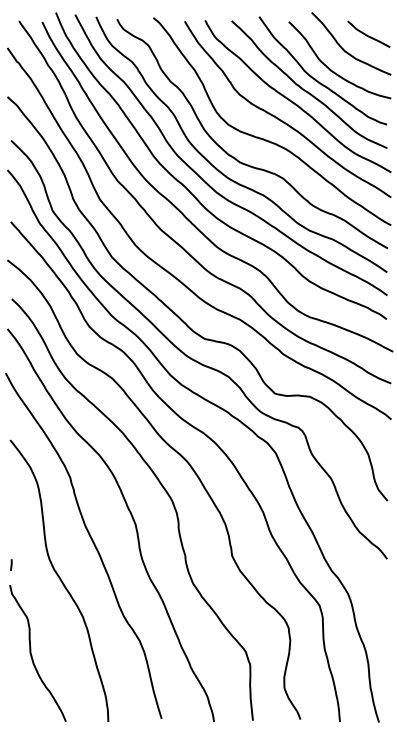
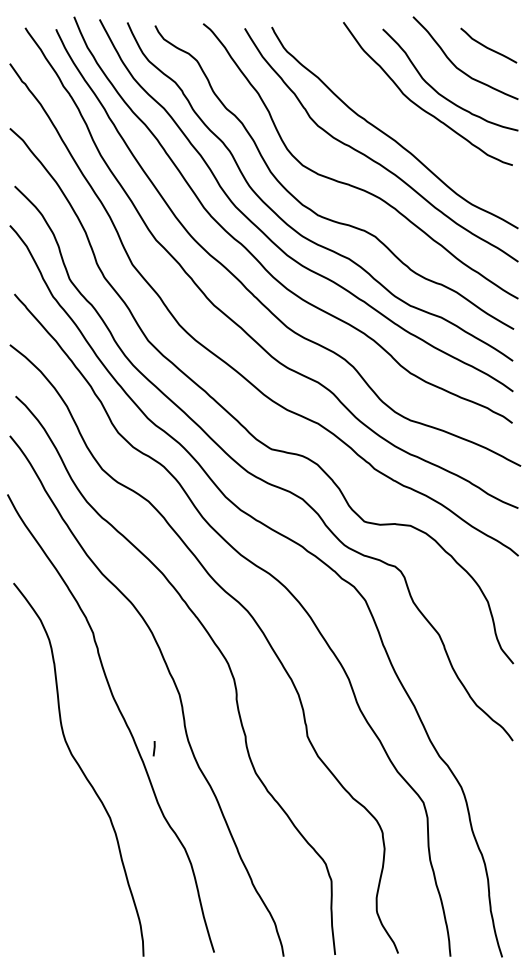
curve: (305, 89) -> (404, 118), removed
line: (11, 564) -> (154, 748), moved
curve: (32, 655) -> (43, 868), removed

